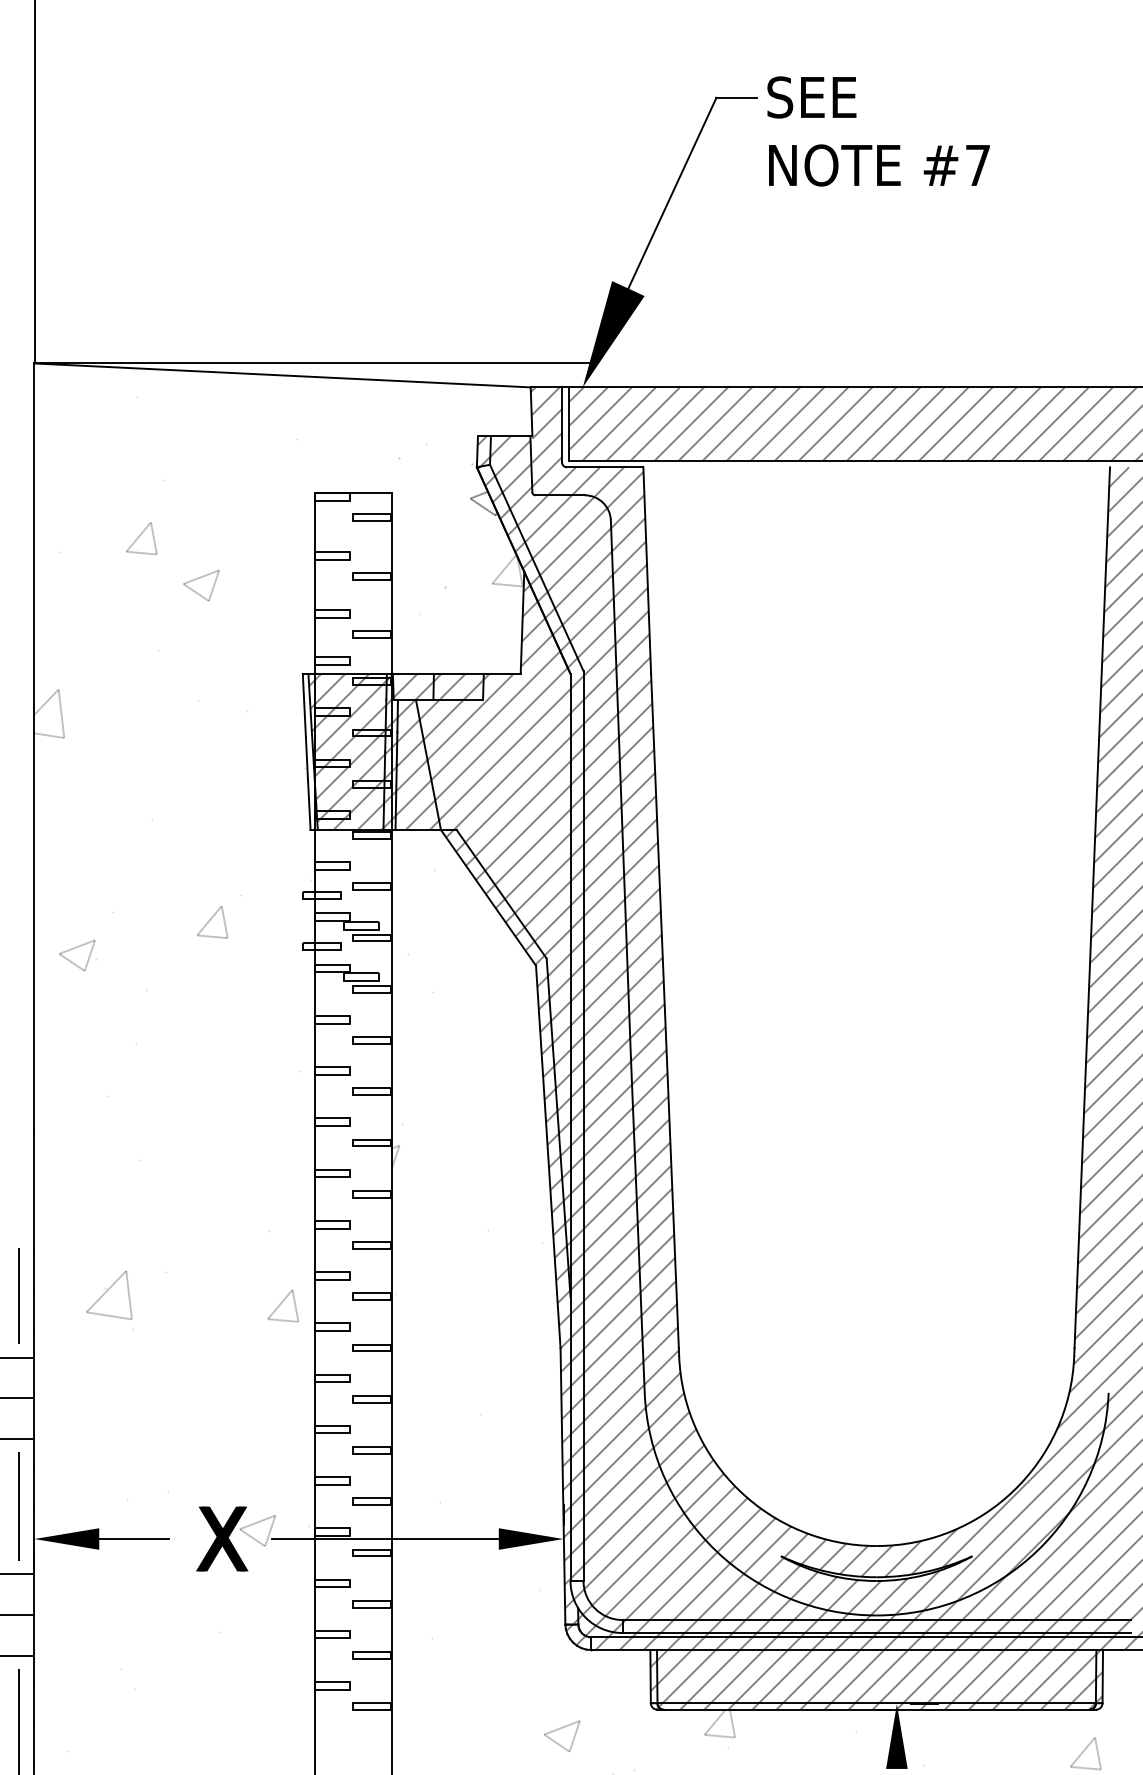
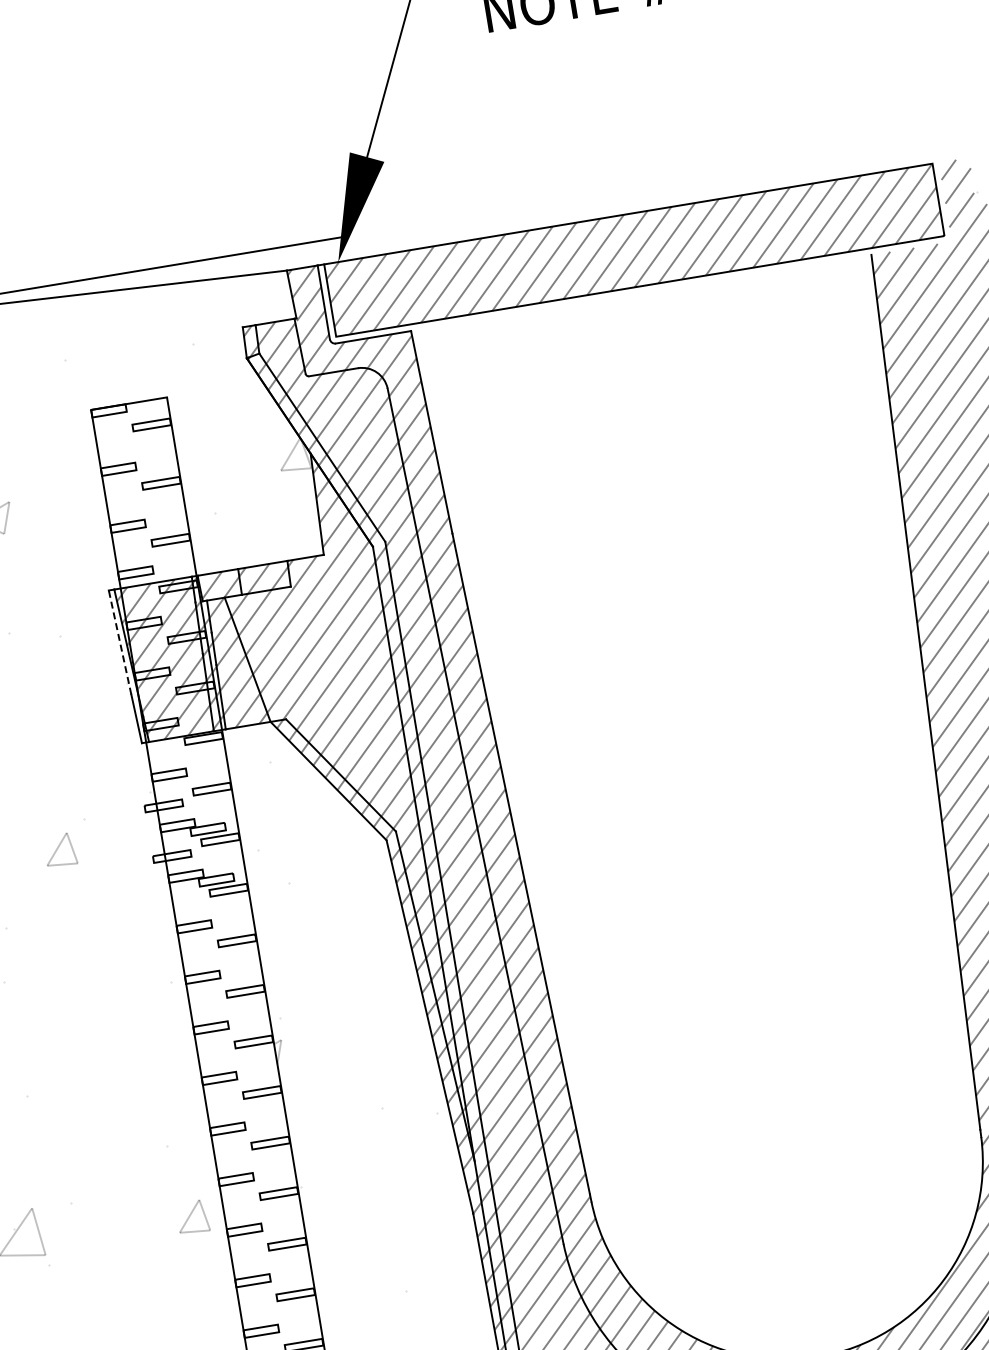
hatch: (448, 522) -> (227, 417), removed
line: (305, 726) -> (120, 641), solid -> dashed

